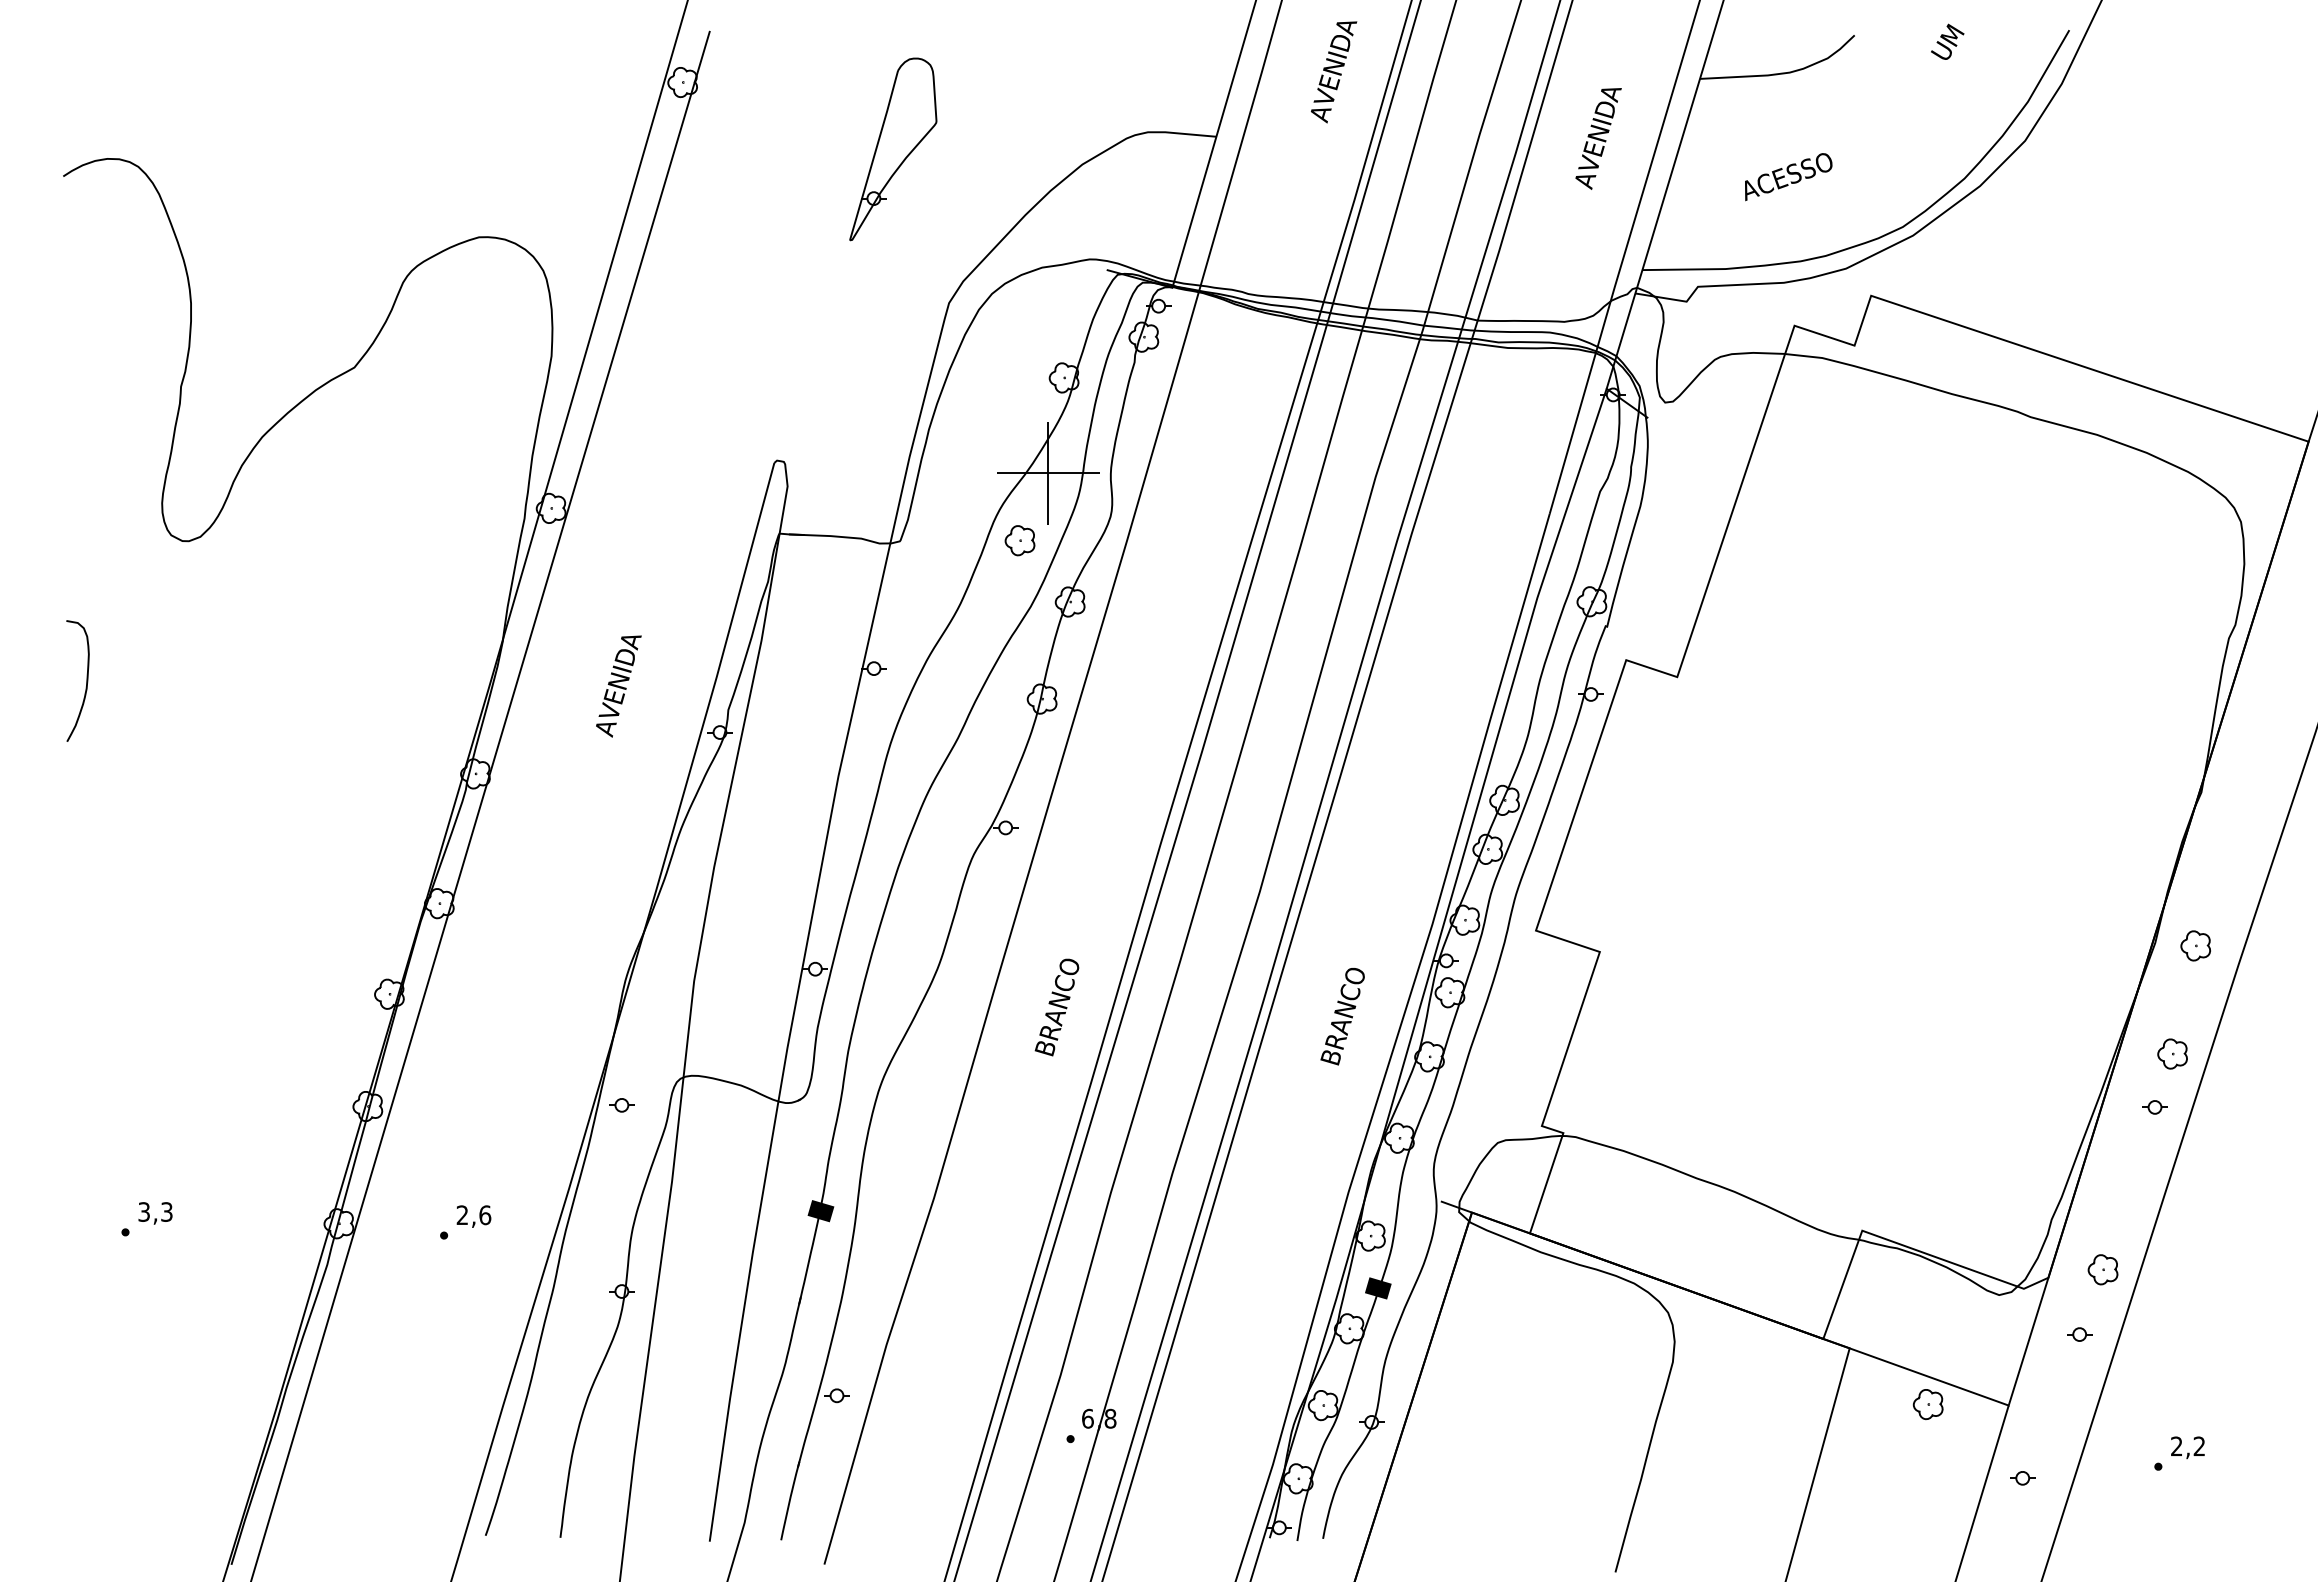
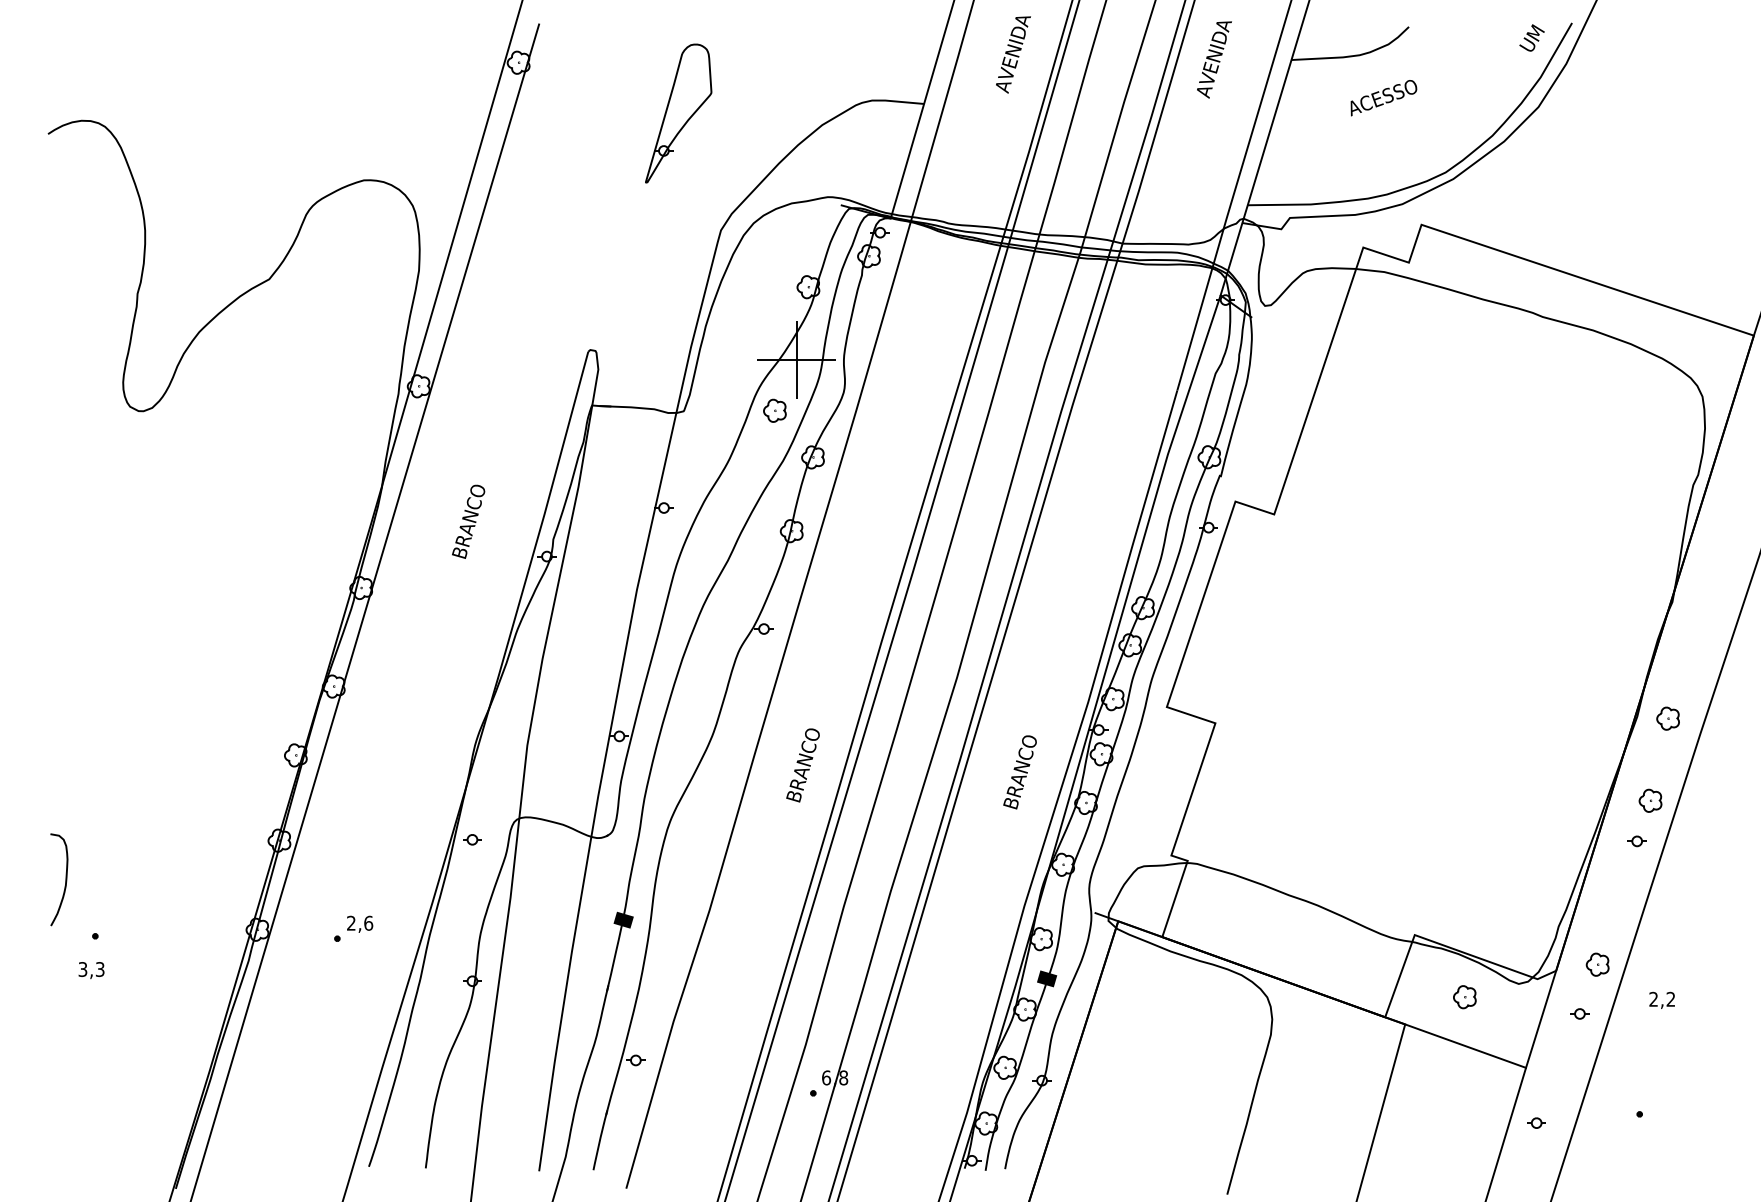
text: (1947, 41) -> (1531, 37), moved
text: (1598, 138) -> (1214, 59), moved
text: (1788, 177) -> (1383, 98), moved
curve: (86, 680) -> (65, 879), moved
text: (617, 686) -> (469, 521), AVENIDA -> BRANCO
text: (155, 1213) -> (91, 970), moved
part: (1927, 1404) -> (1464, 997), moved
text: (2187, 1447) -> (1661, 1000), moved

